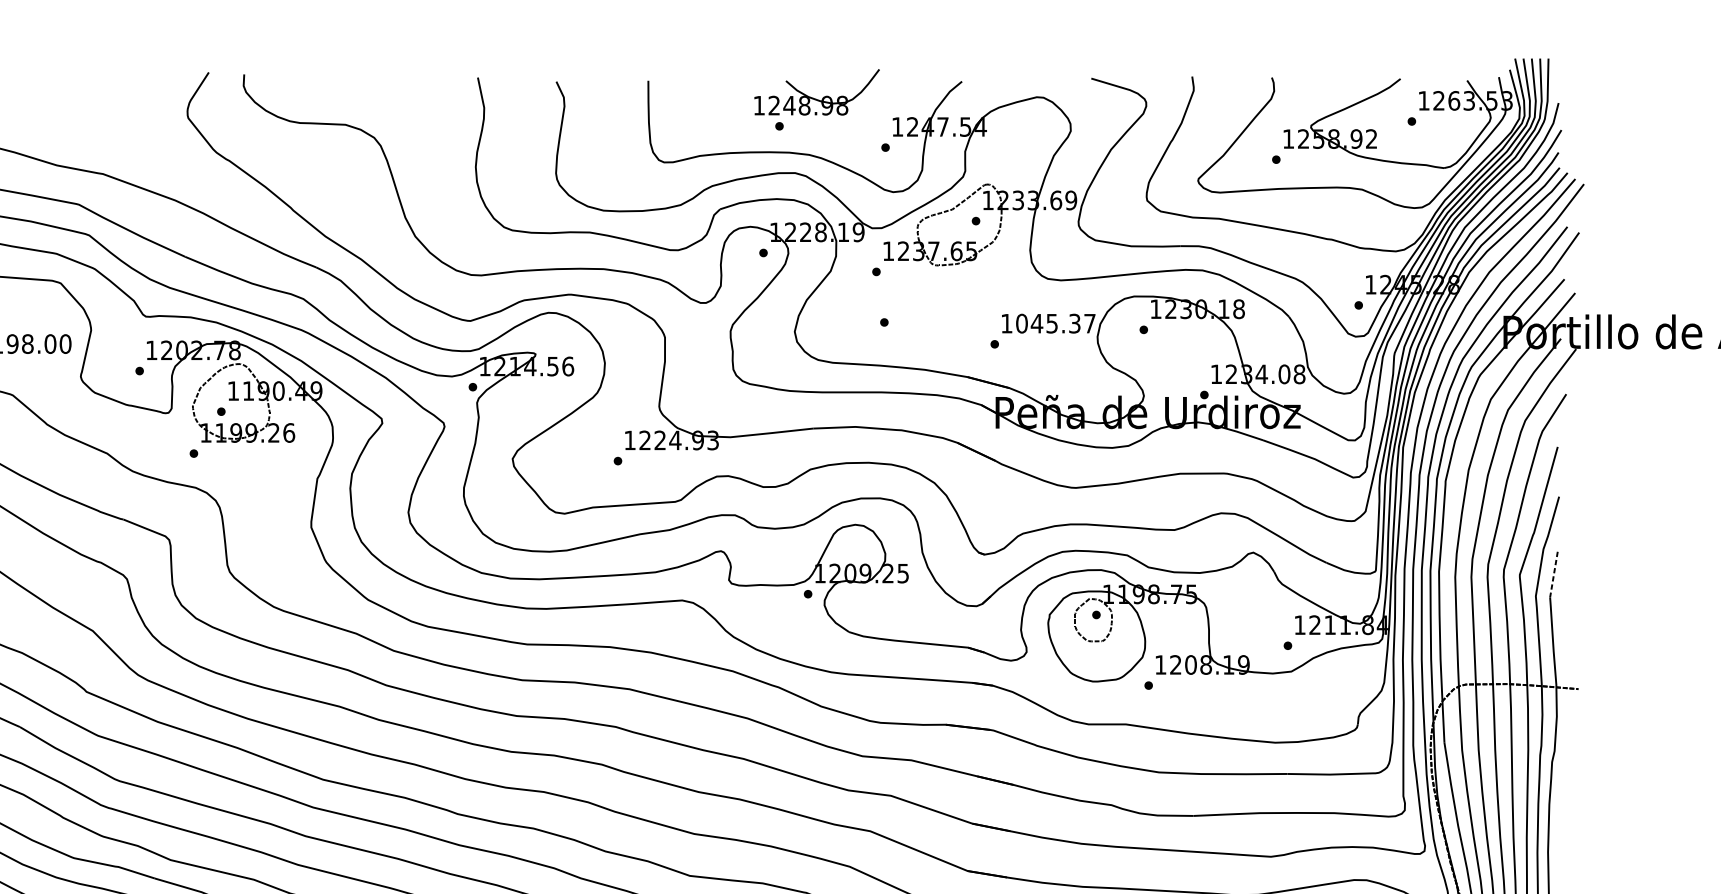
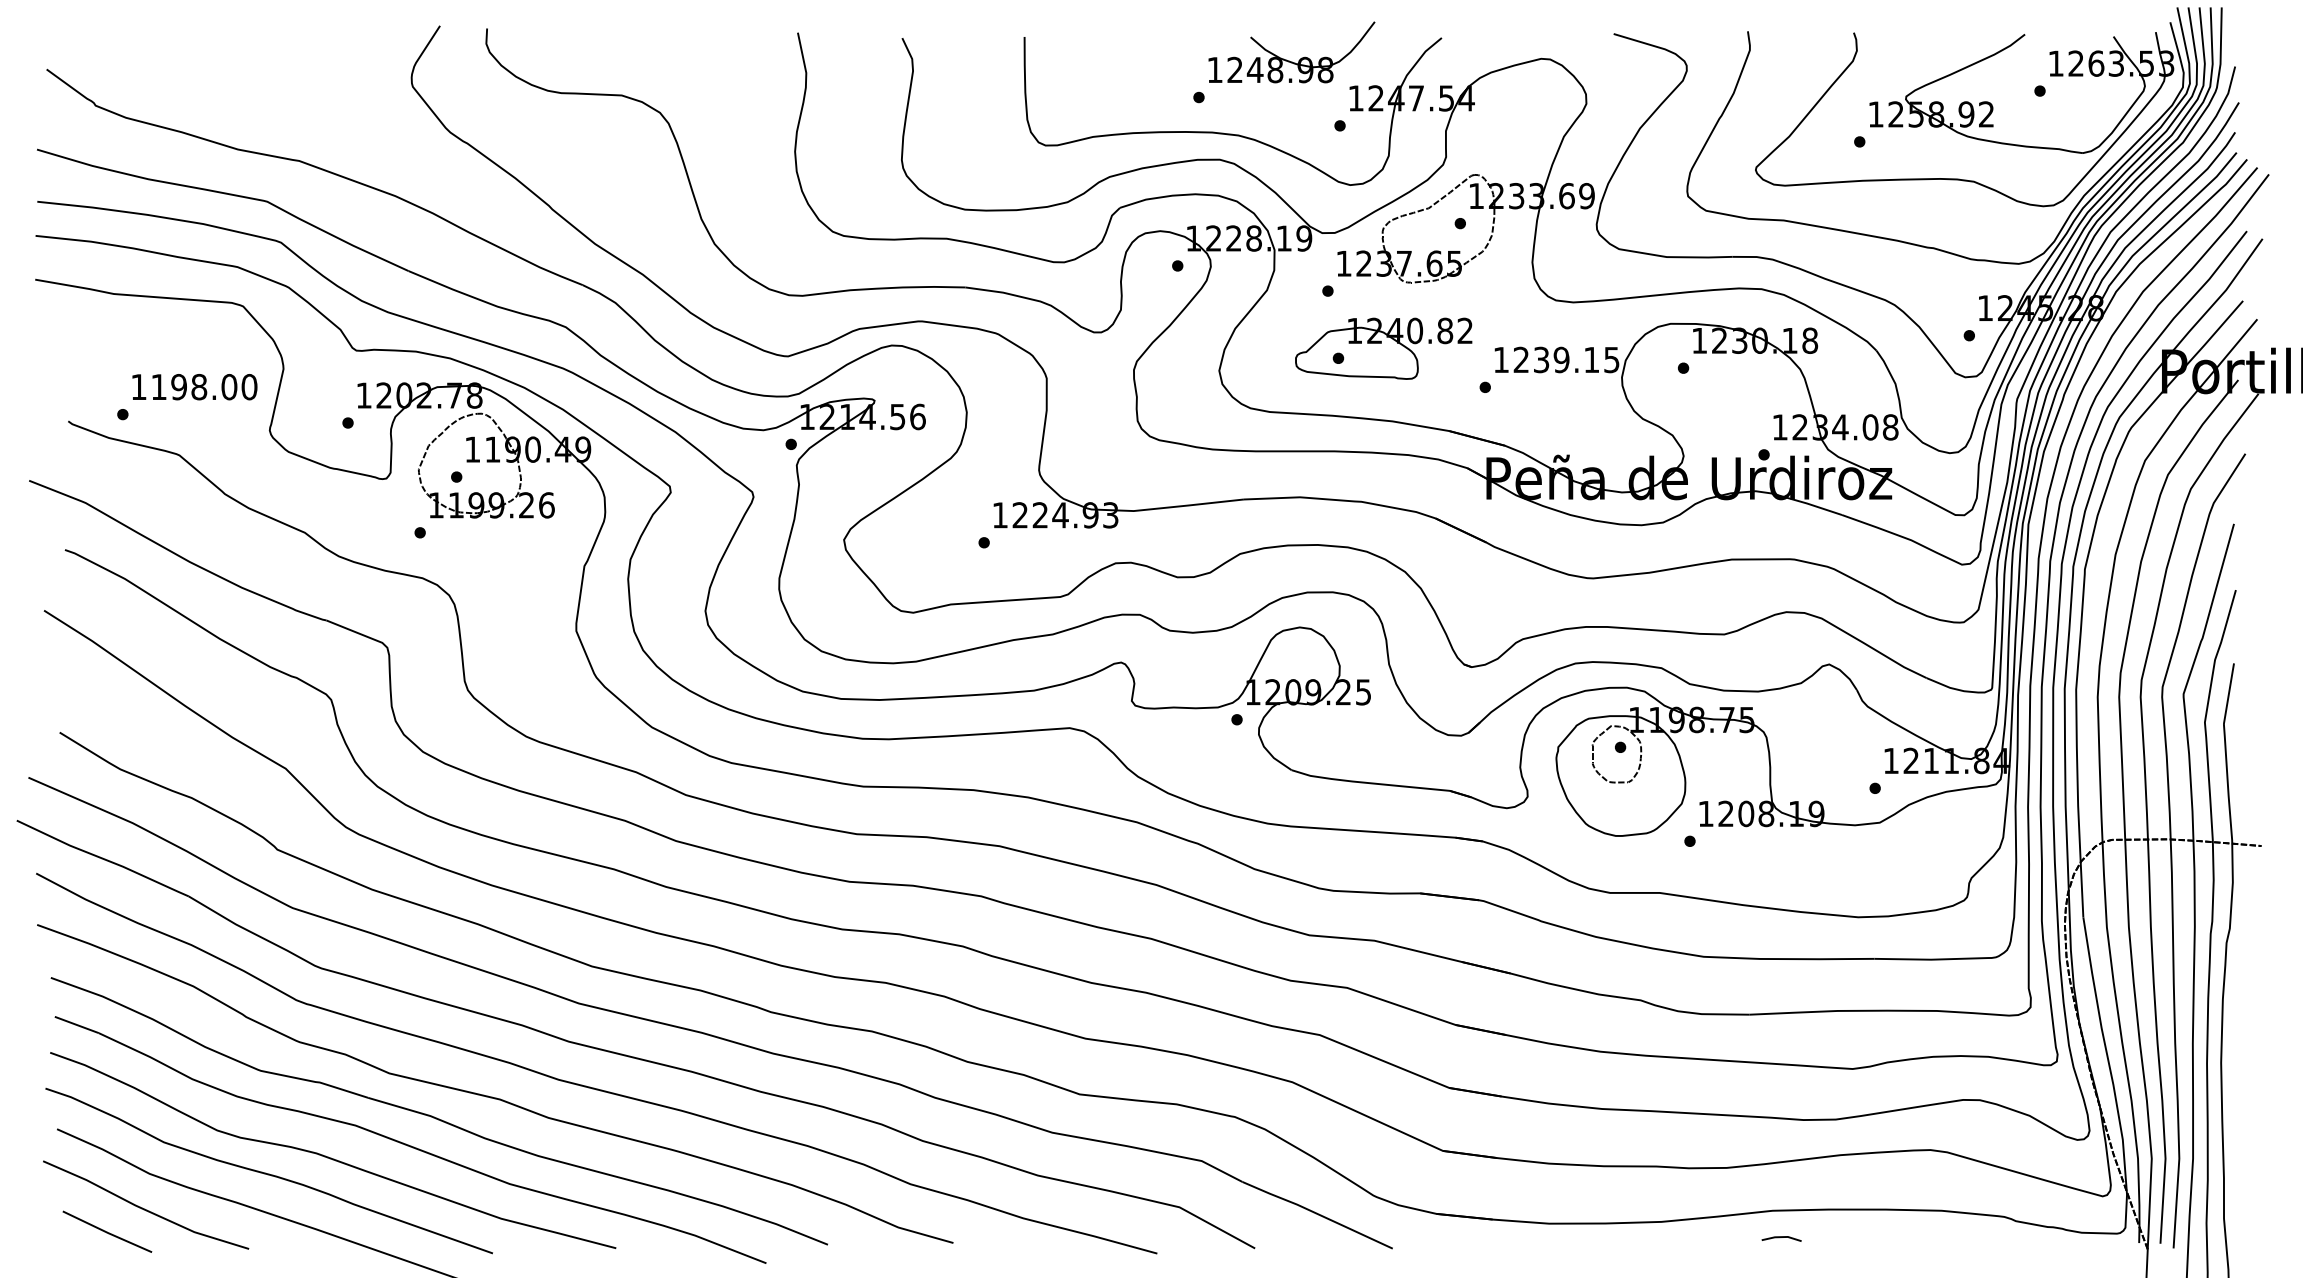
part: (815, 98) -> (1289, 60), moved
part: (918, 315) -> (1383, 348), added
text: (1055, 323) -> (1566, 359), 1045.37 -> 1239.15
line: (1553, 574) -> (2228, 693), dashed -> solid

